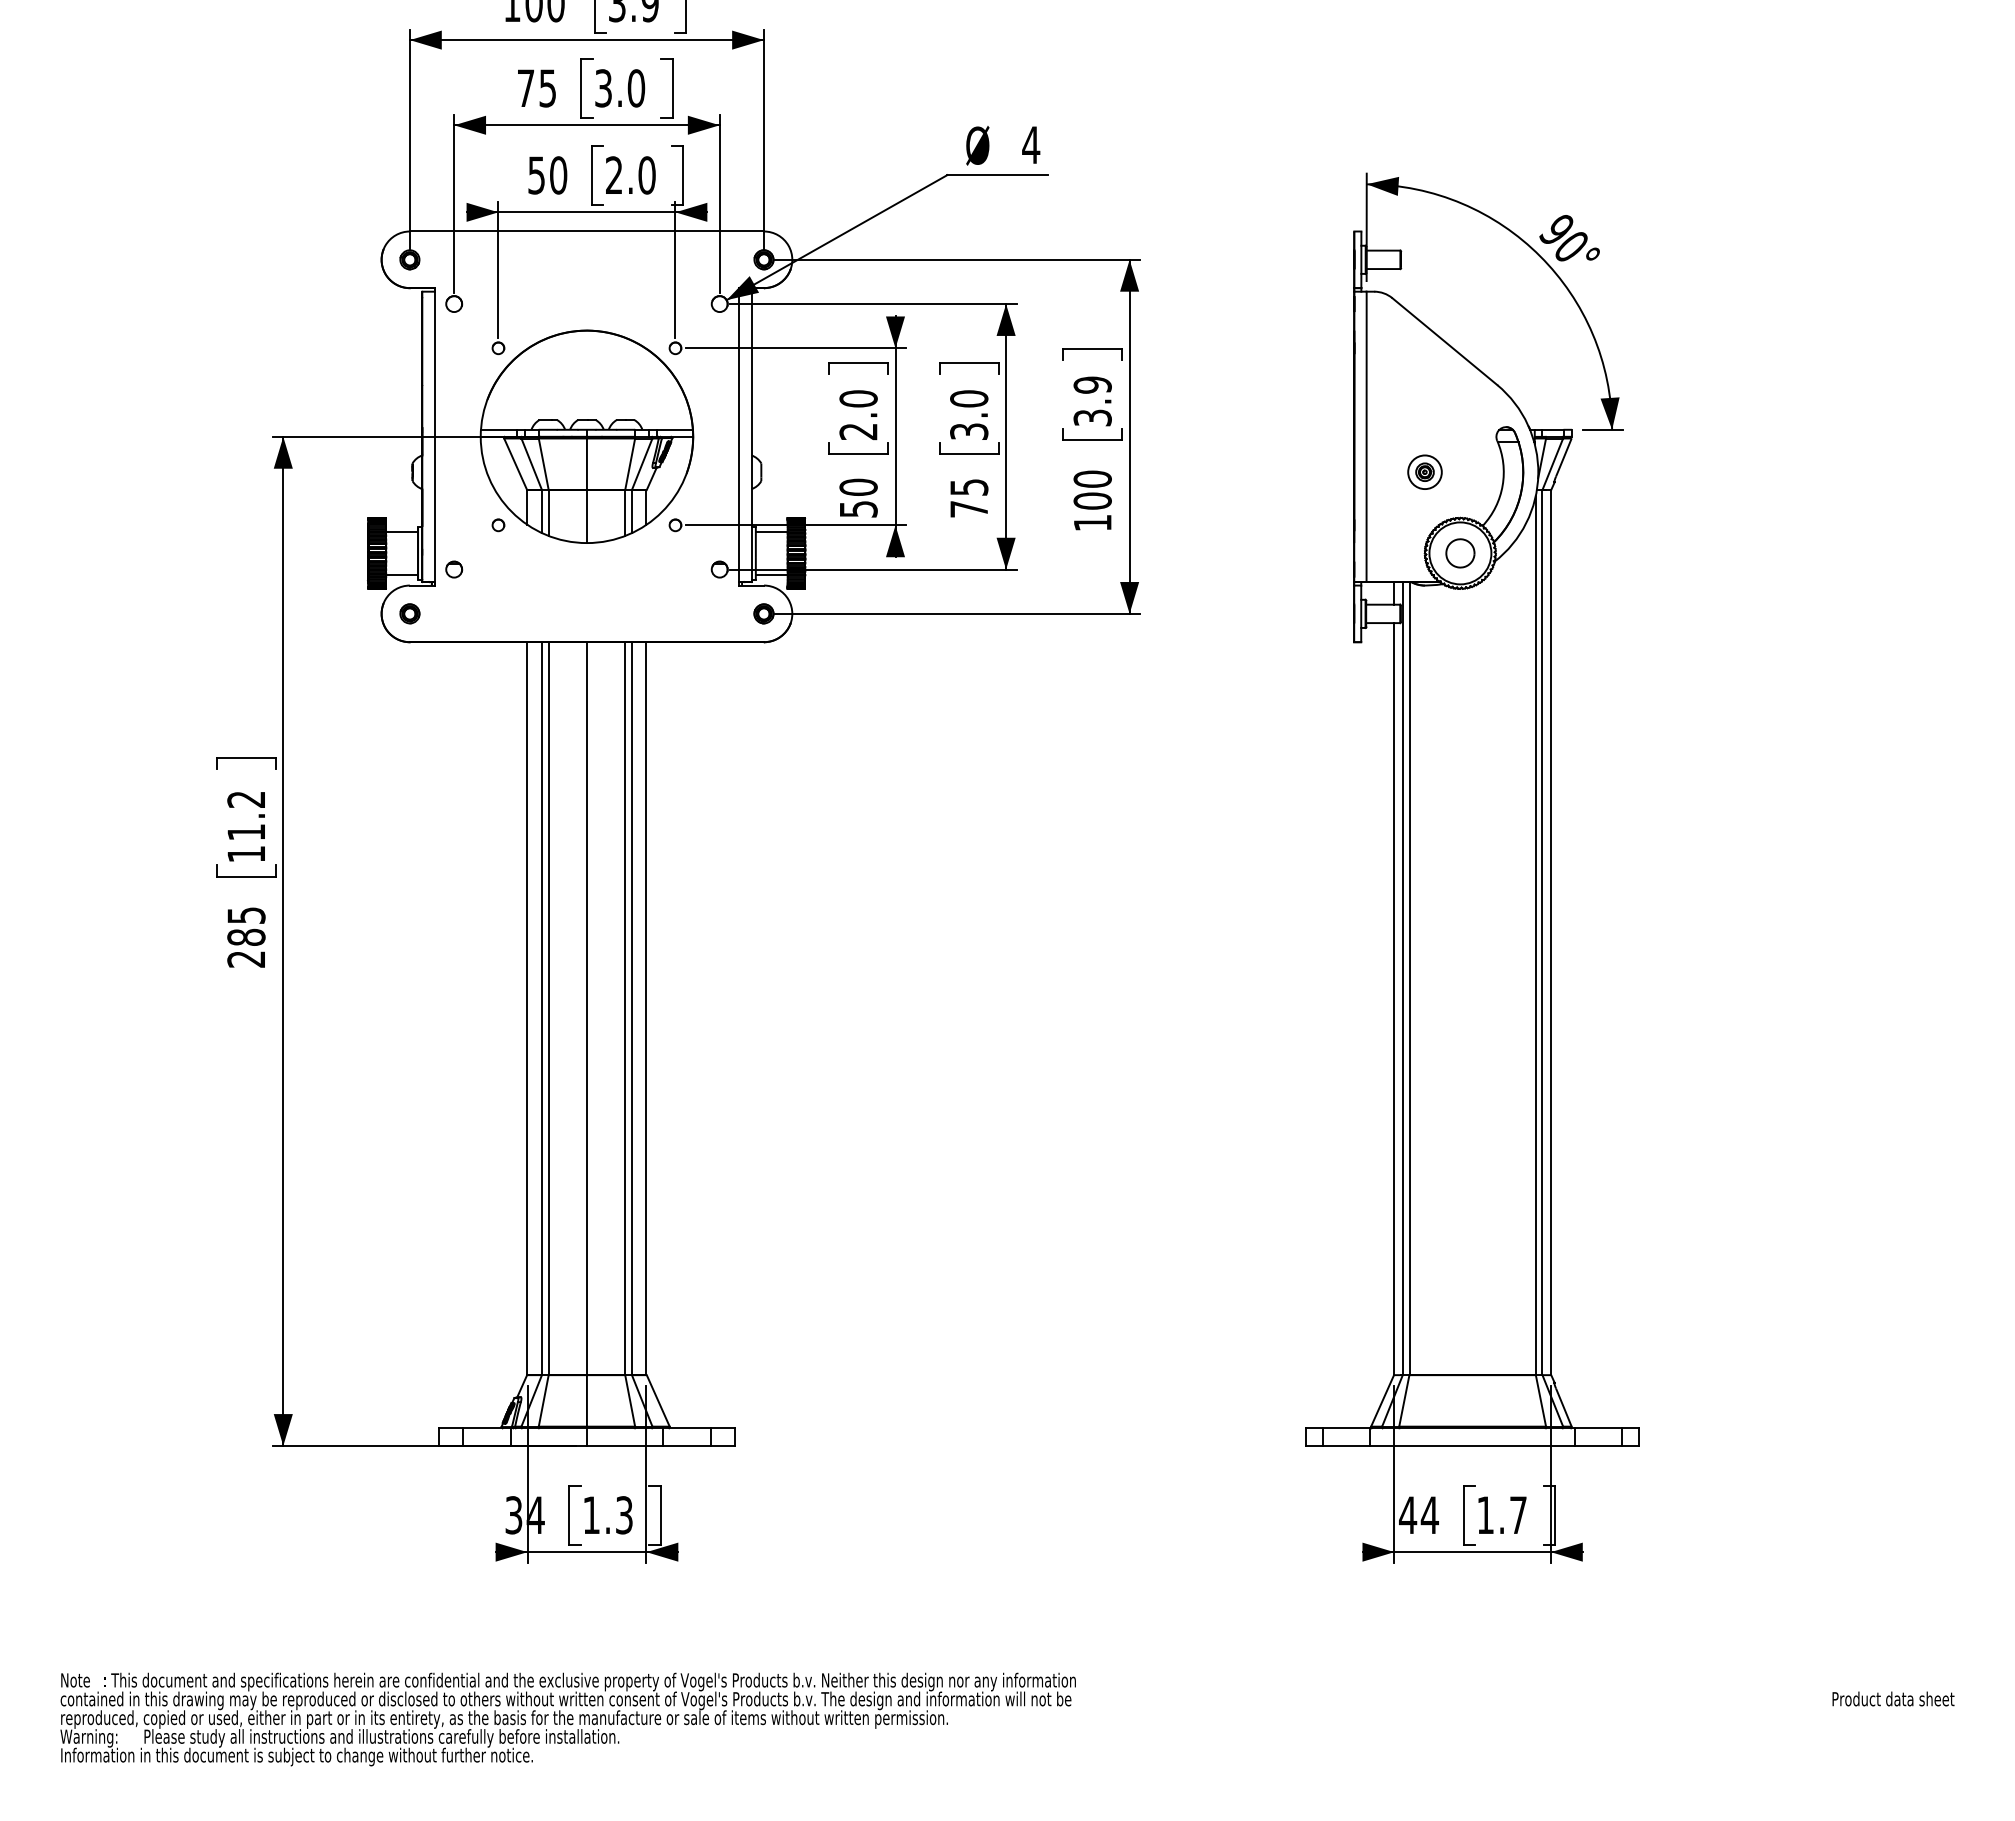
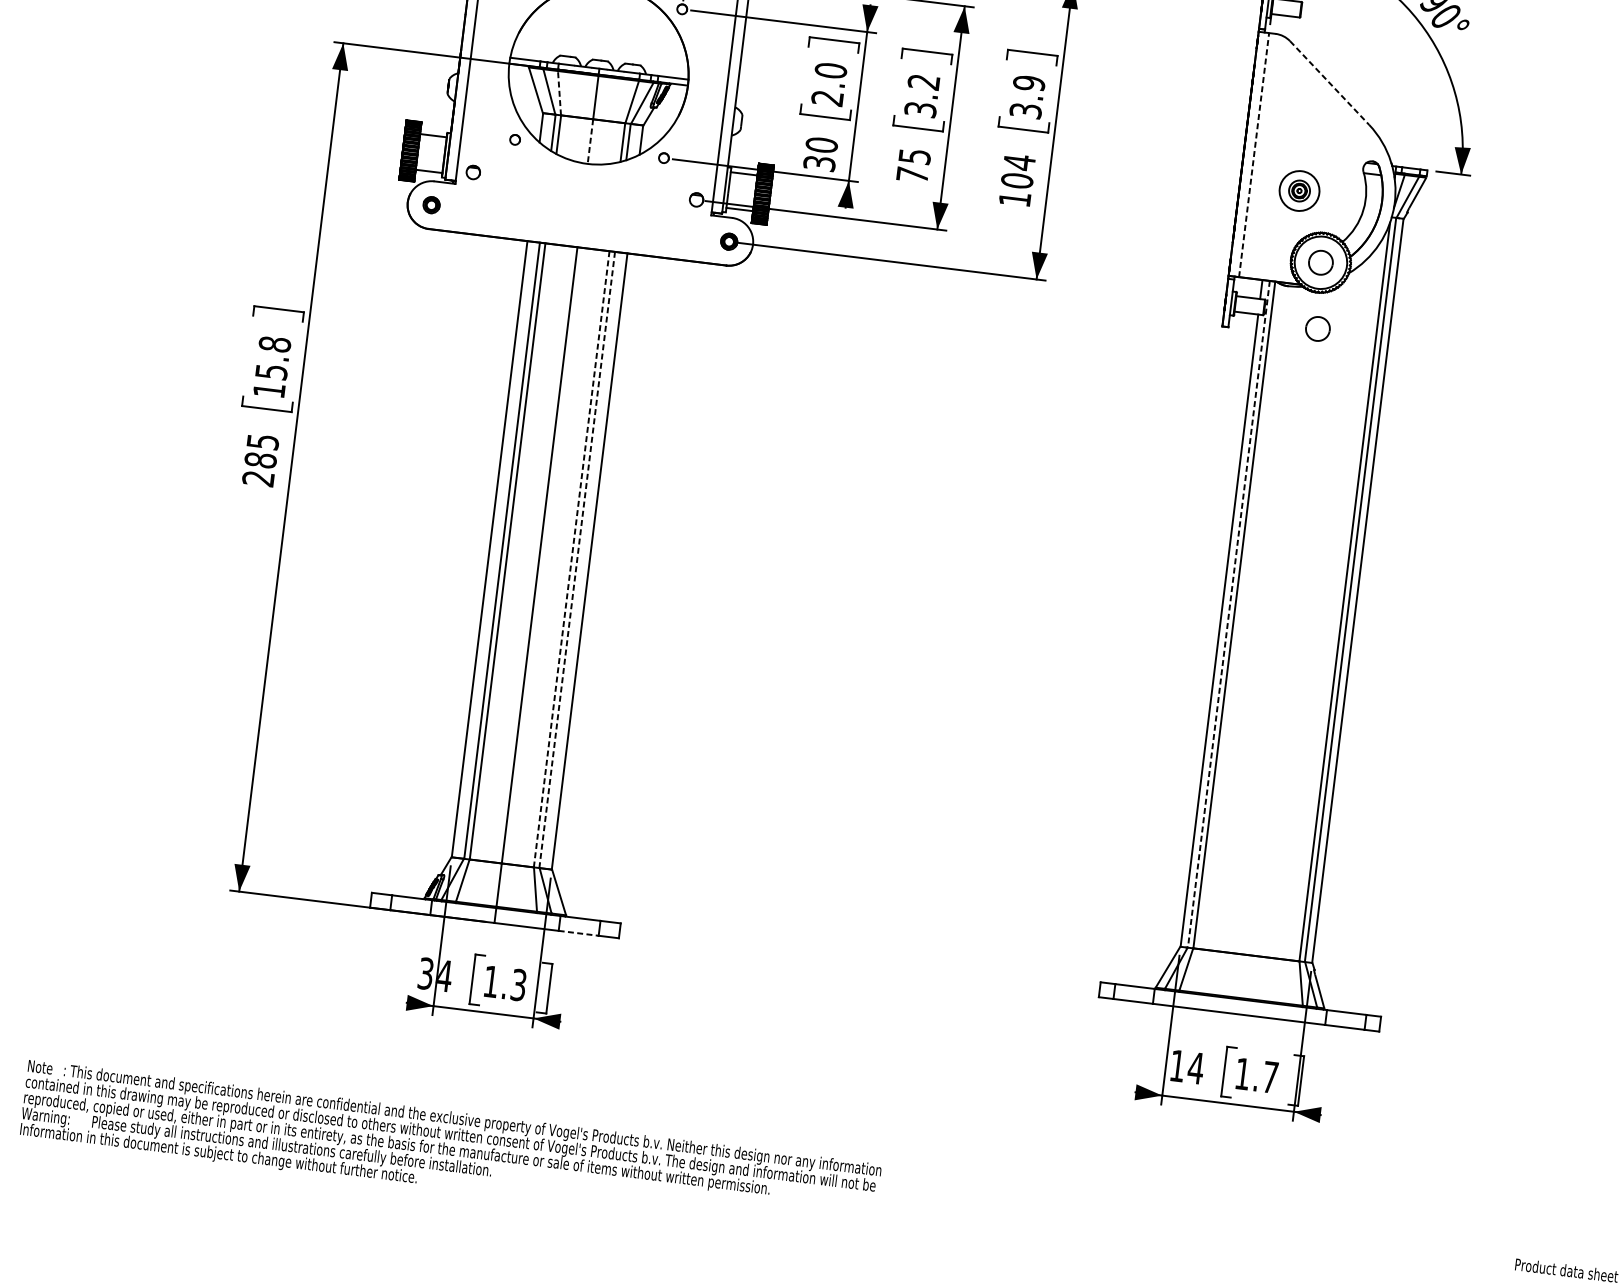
line: (1445, 341) -> (1330, 83), solid -> dashed
text: (969, 398) -> (924, 81), 3.0 -> 3.2
line: (1366, 436) -> (1254, 154), solid -> dashed
line: (543, 463) -> (559, 92), solid -> dashed
part: (1424, 471) -> (1299, 190), size x1.4
text: (1092, 479) -> (1019, 162), 100 -> 104
text: (858, 509) -> (819, 163), 50 -> 30
line: (586, 516) -> (590, 141), solid -> dashed
part: (1466, 631) -> (1317, 329), added
text: (246, 815) -> (273, 357), 11.2 -> 15.8
line: (1403, 978) -> (1229, 614), solid -> dashed
line: (625, 1009) -> (571, 560), solid -> dashed
line: (631, 1009) -> (577, 560), solid -> dashed
line: (687, 1445) -> (579, 932), solid -> dashed
text: (1408, 1514) -> (1178, 1065), 44 -> 14

